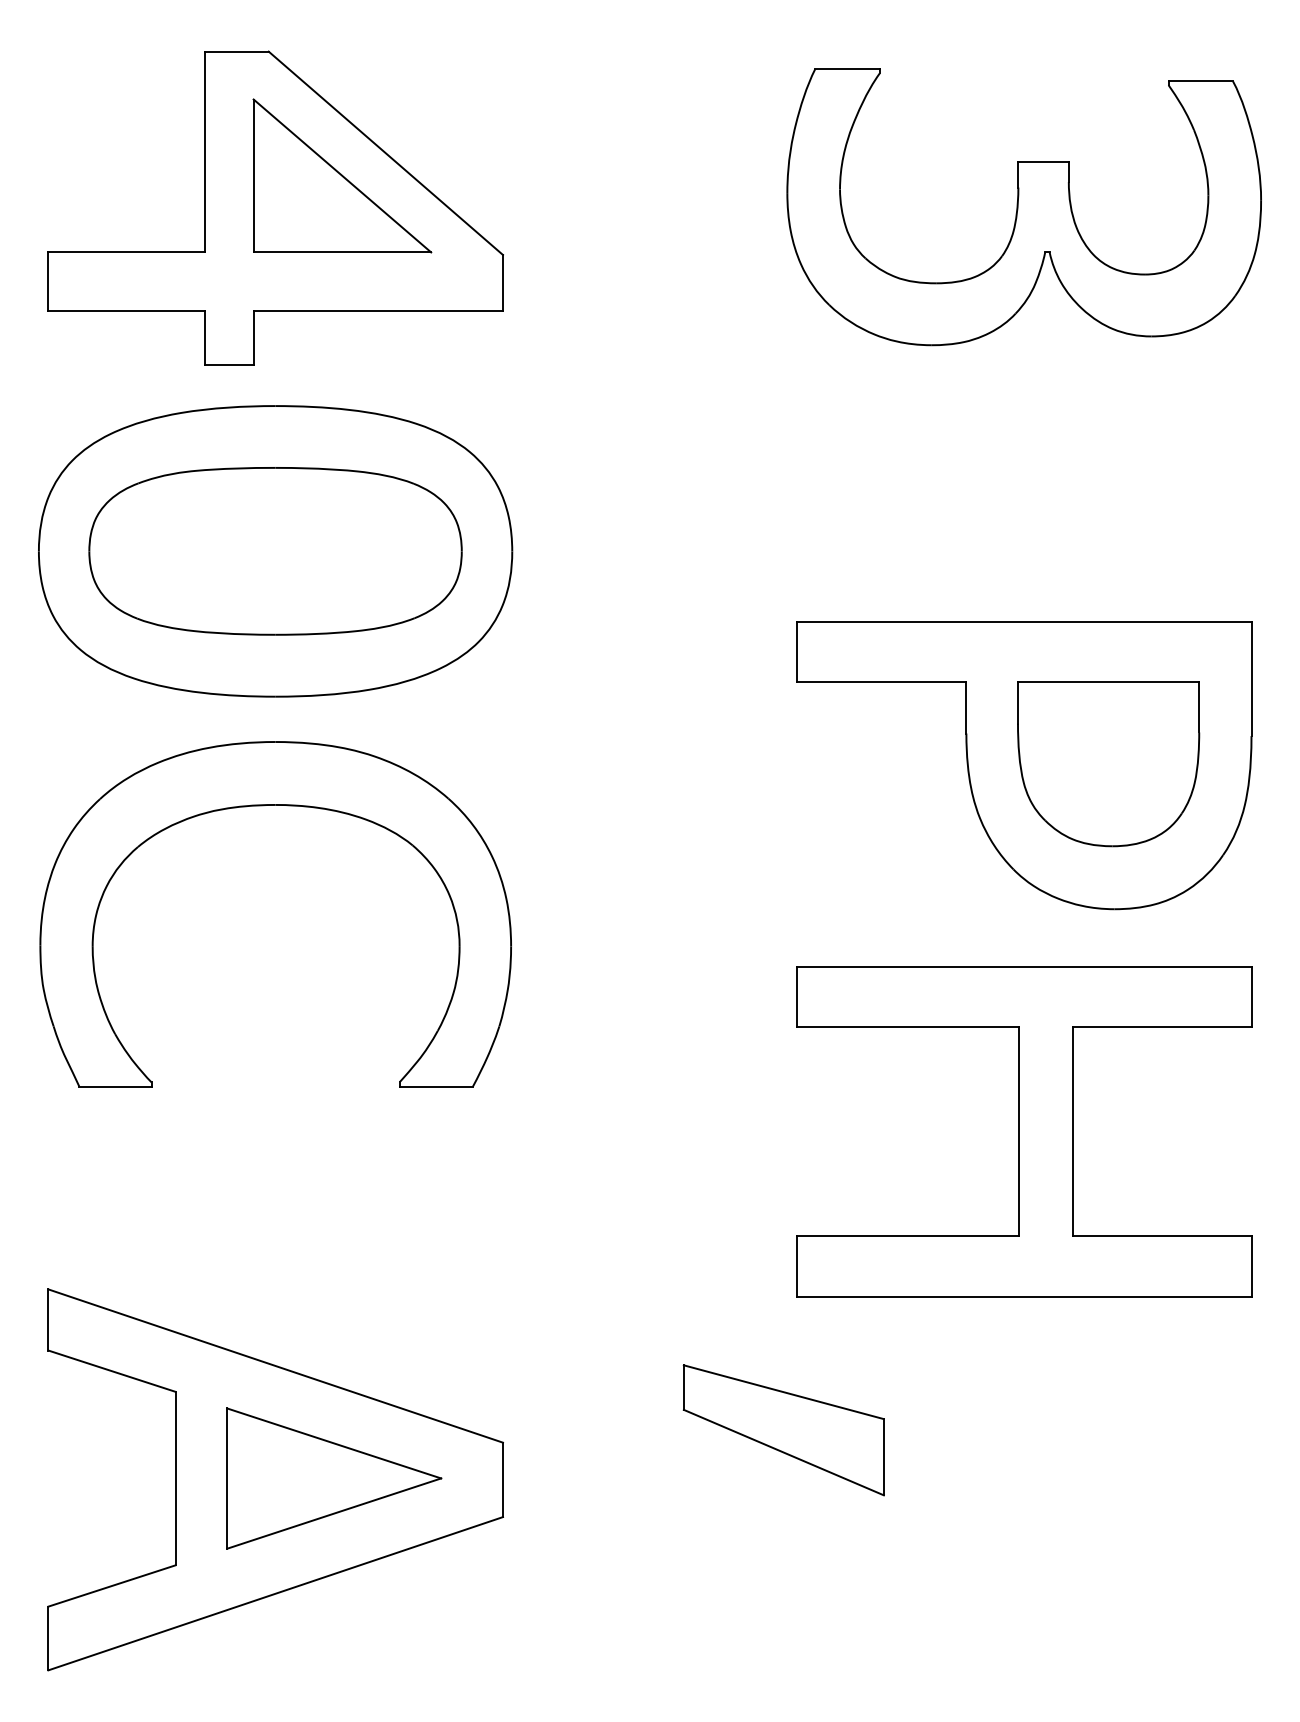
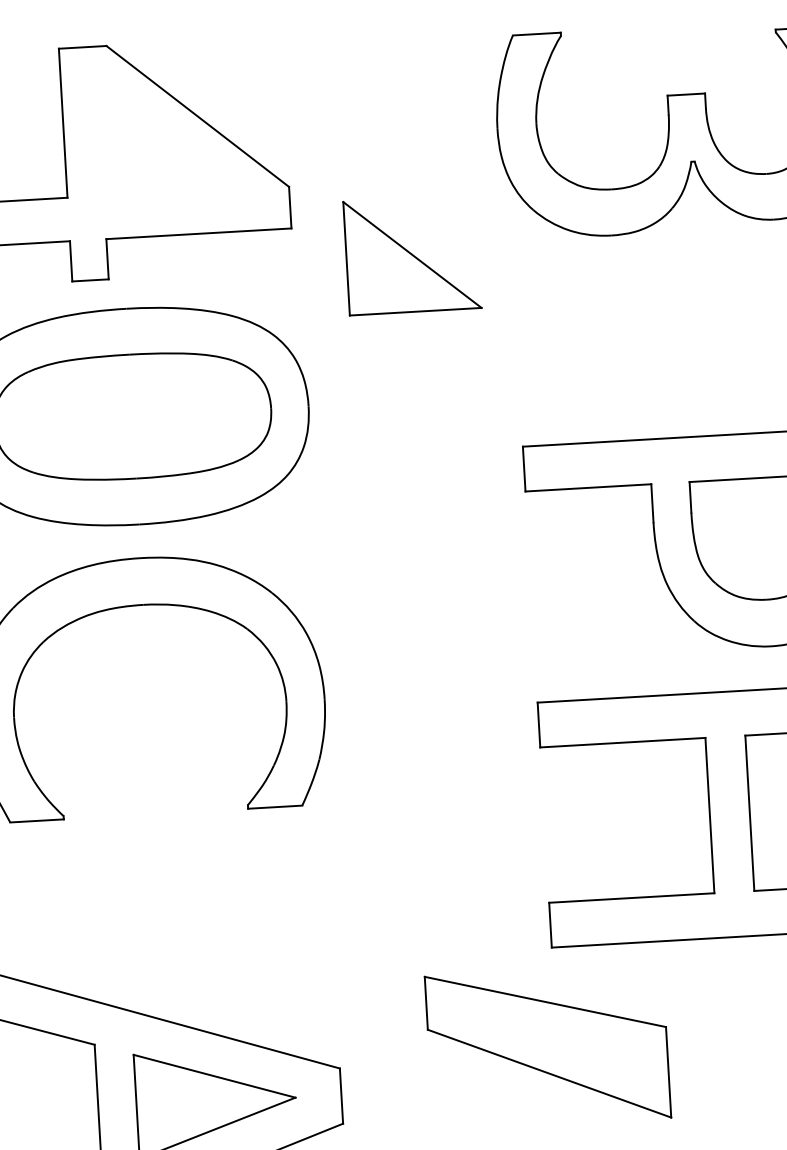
part: (342, 175) -> (412, 254), moved
part: (783, 1430) -> (547, 1047), size x1.6

